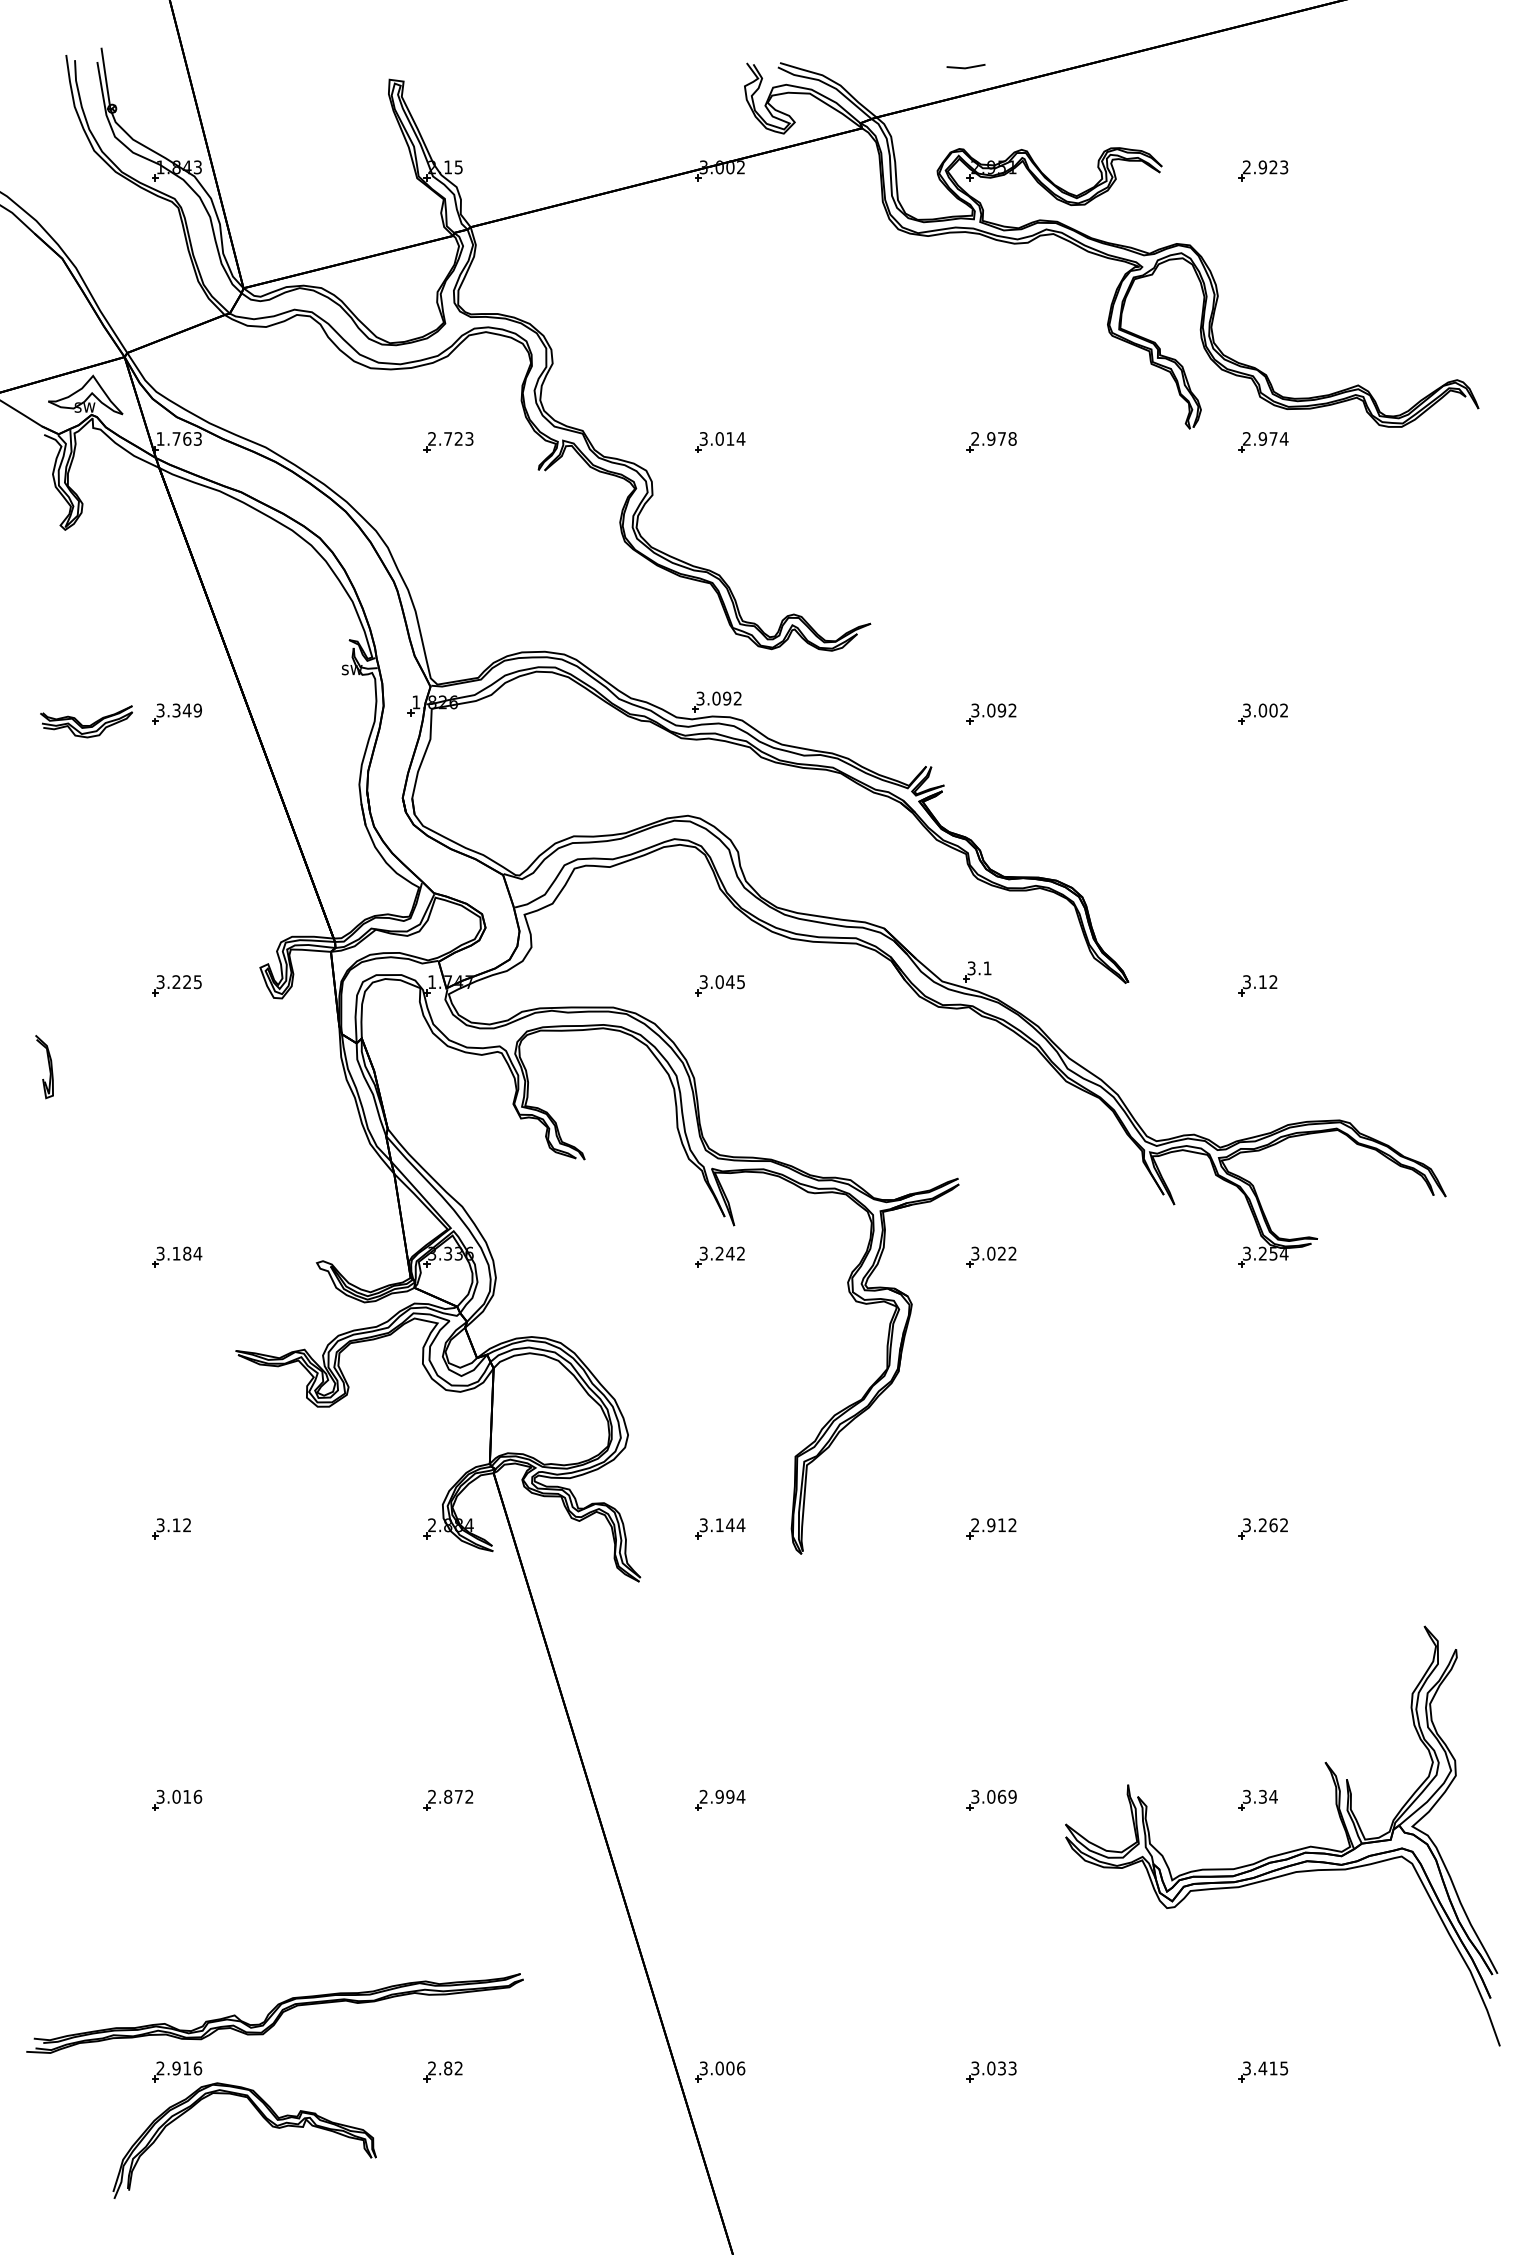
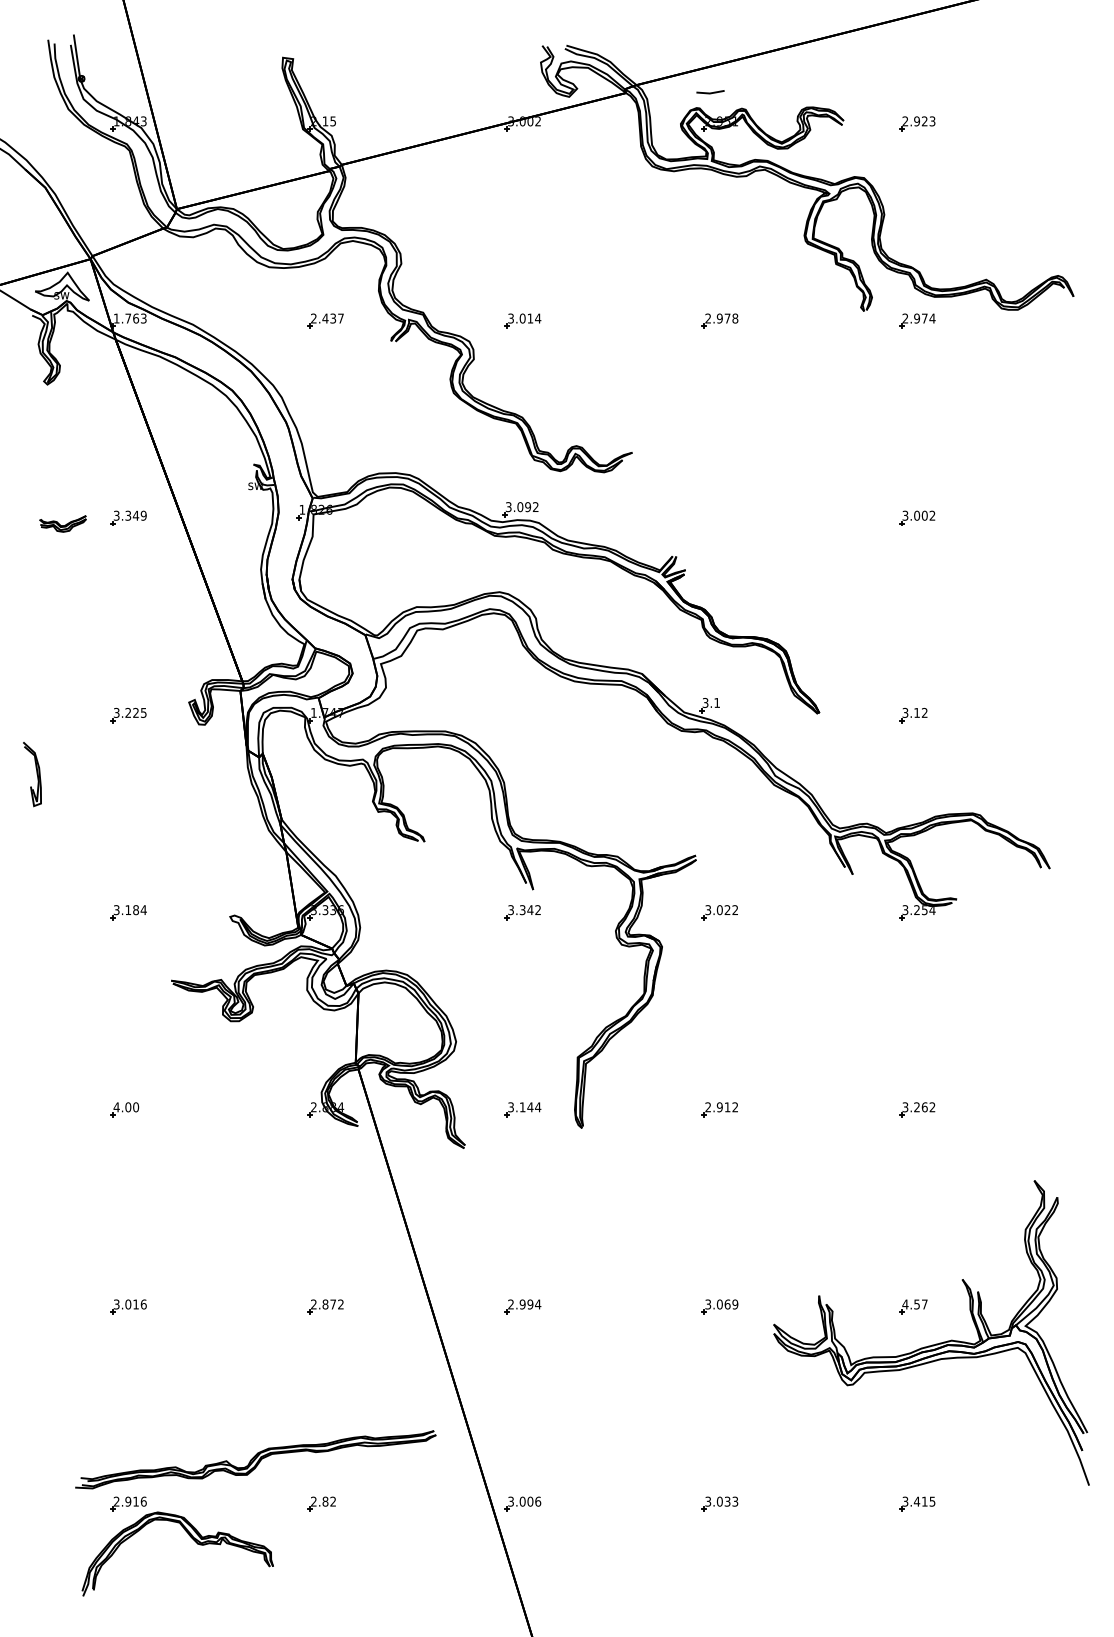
line: (966, 66) -> (710, 92), moved
text: (457, 438) -> (332, 318), 2.723 -> 2.437
part: (990, 712) -> (719, 517), removed
part: (85, 721) -> (62, 523), size x0.7
part: (719, 985) -> (522, 715), removed
part: (44, 1066) -> (32, 774), size x1.4
text: (719, 1254) -> (522, 910), 3.242 -> 3.342
text: (174, 1525) -> (126, 1107), 3.12 -> 4.00
text: (1259, 1796) -> (914, 1304), 3.34 -> 4.57
part: (274, 2013) -> (255, 1459), moved

